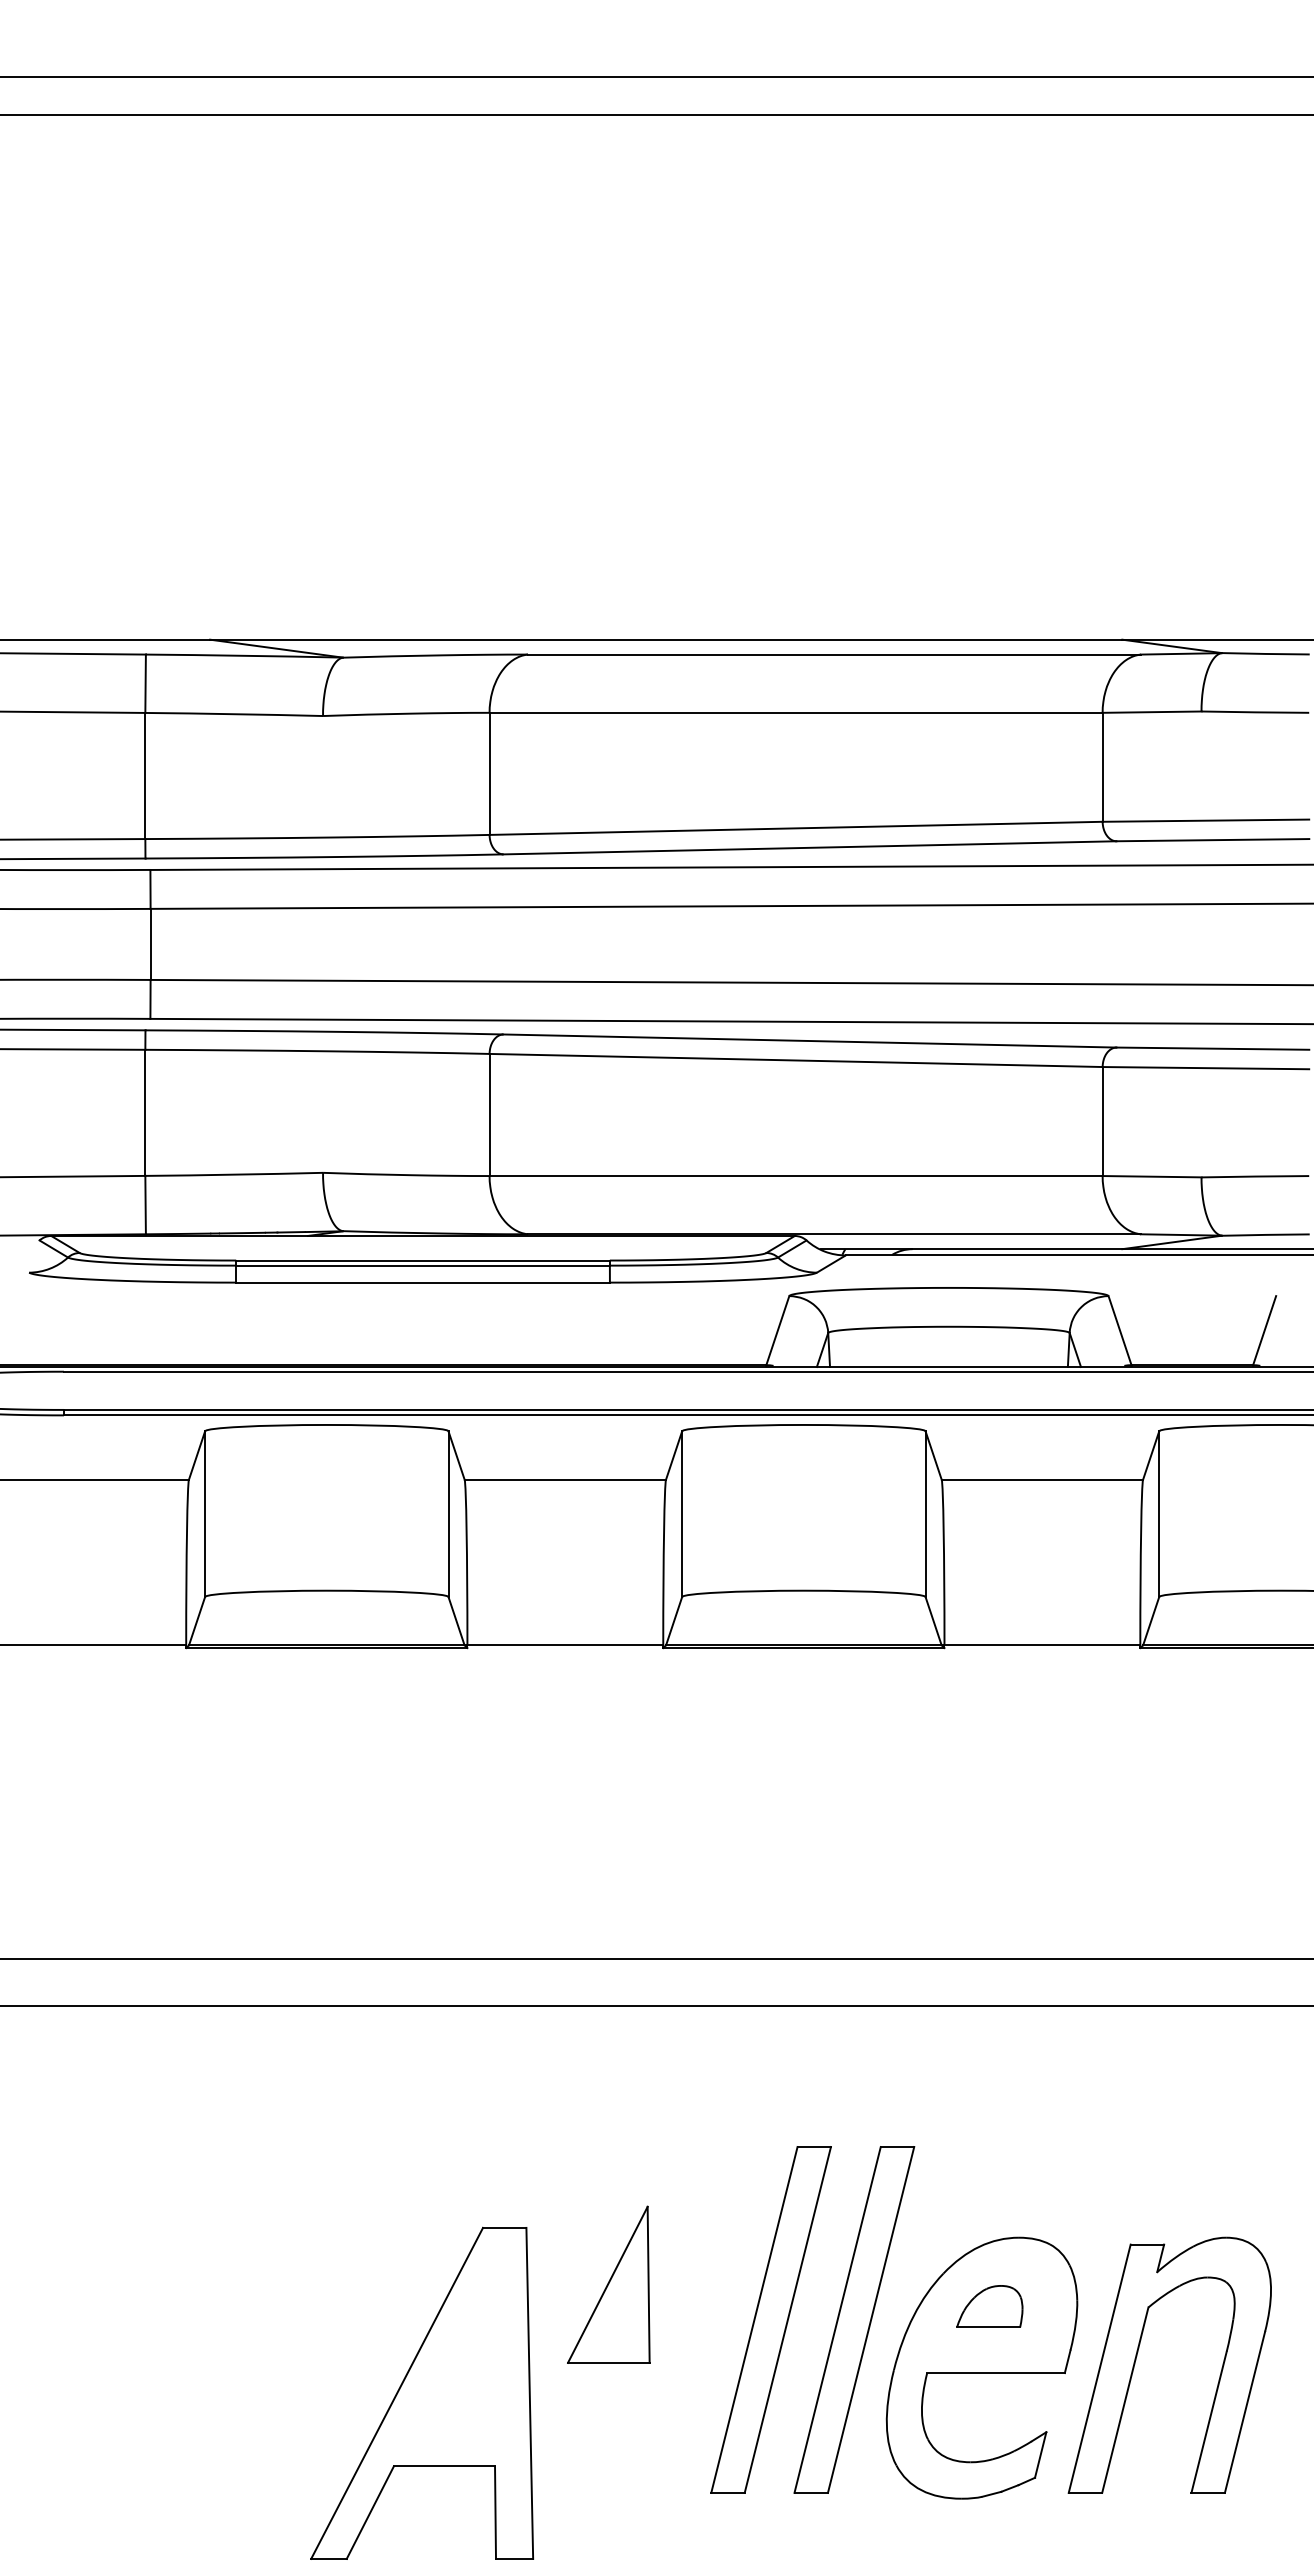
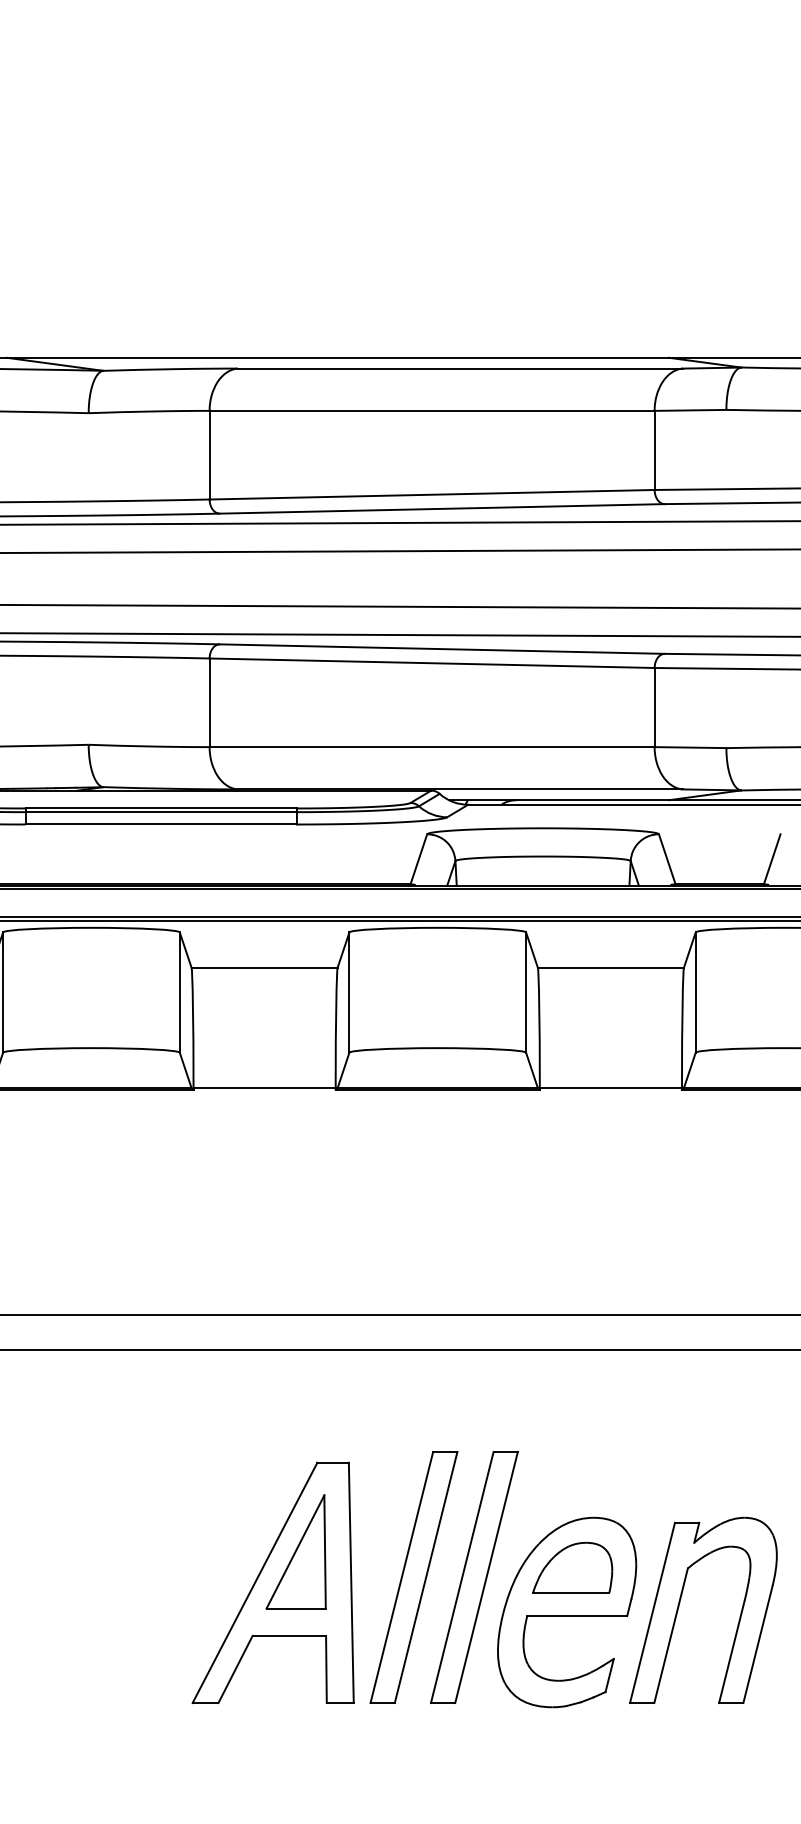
part: (989, 2306) -> (572, 1567), size x1.67
part: (421, 2392) -> (272, 1582), moved

